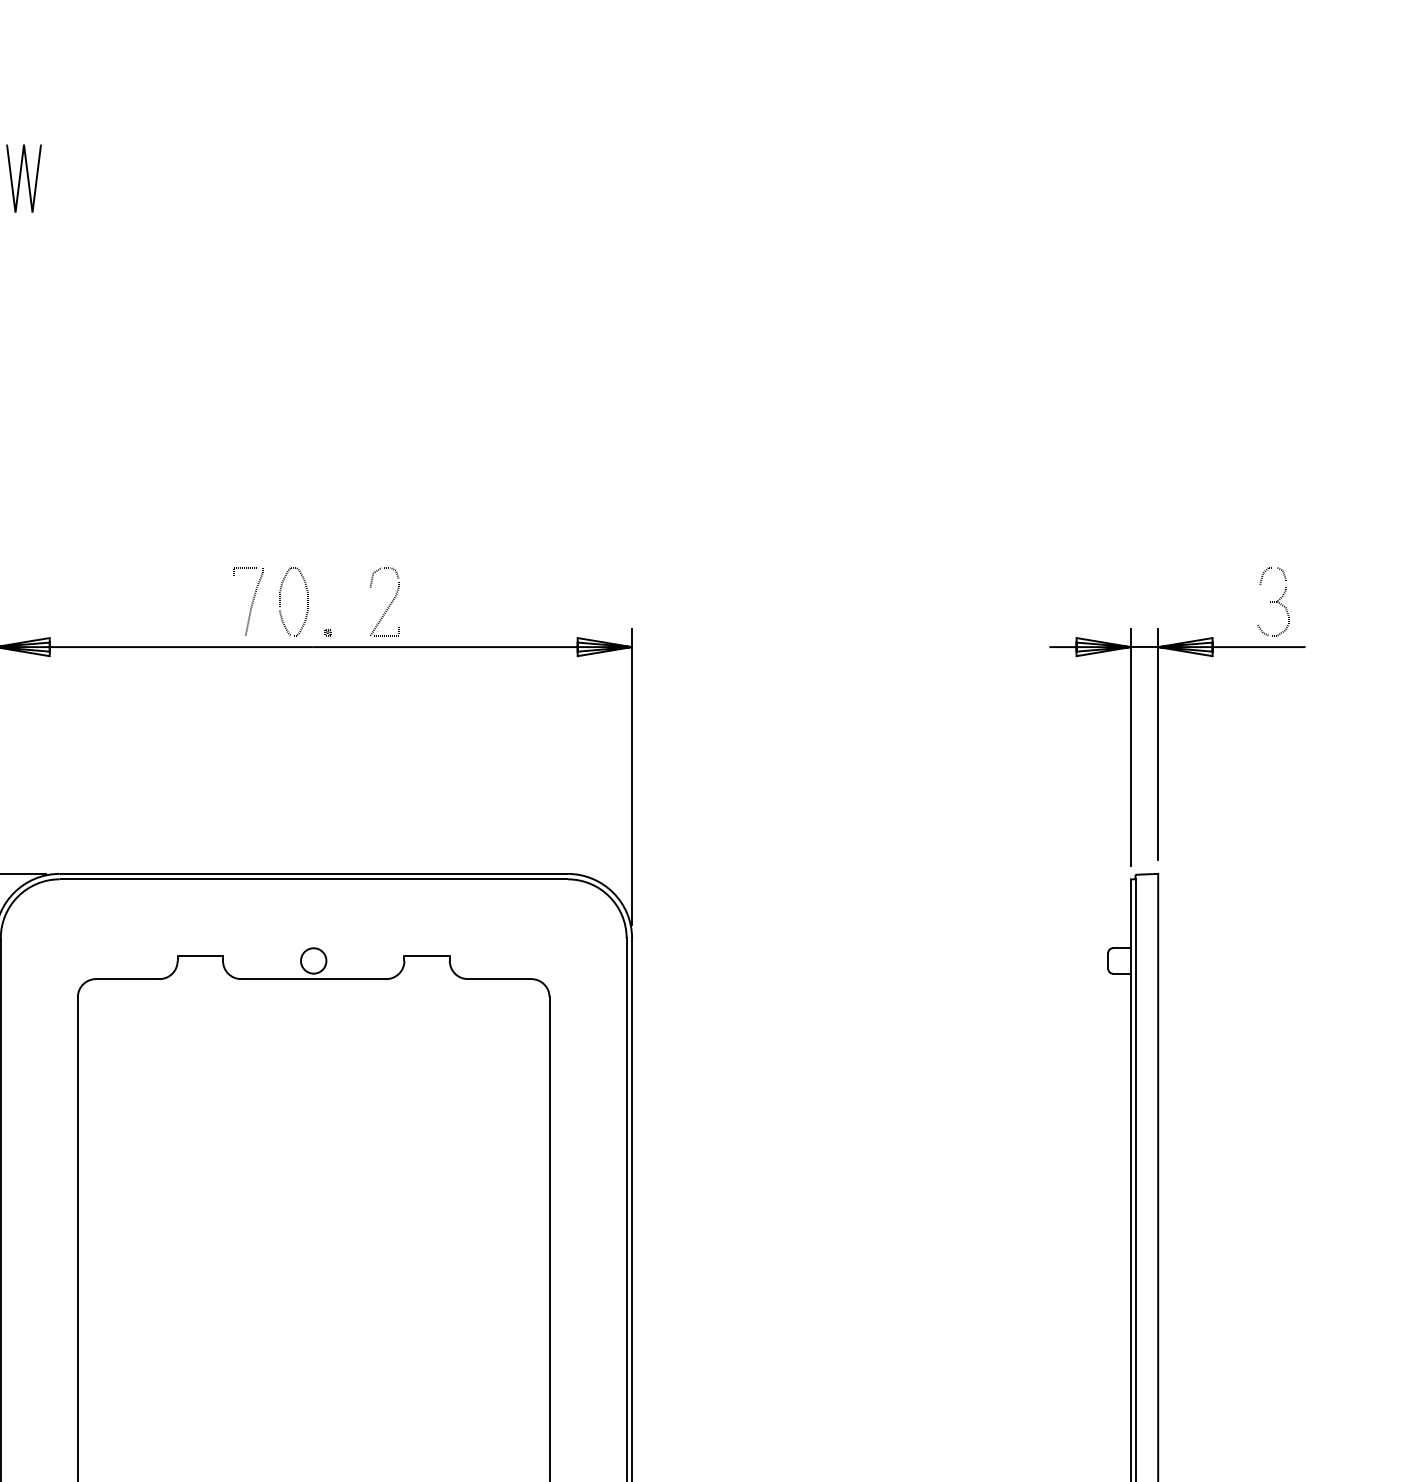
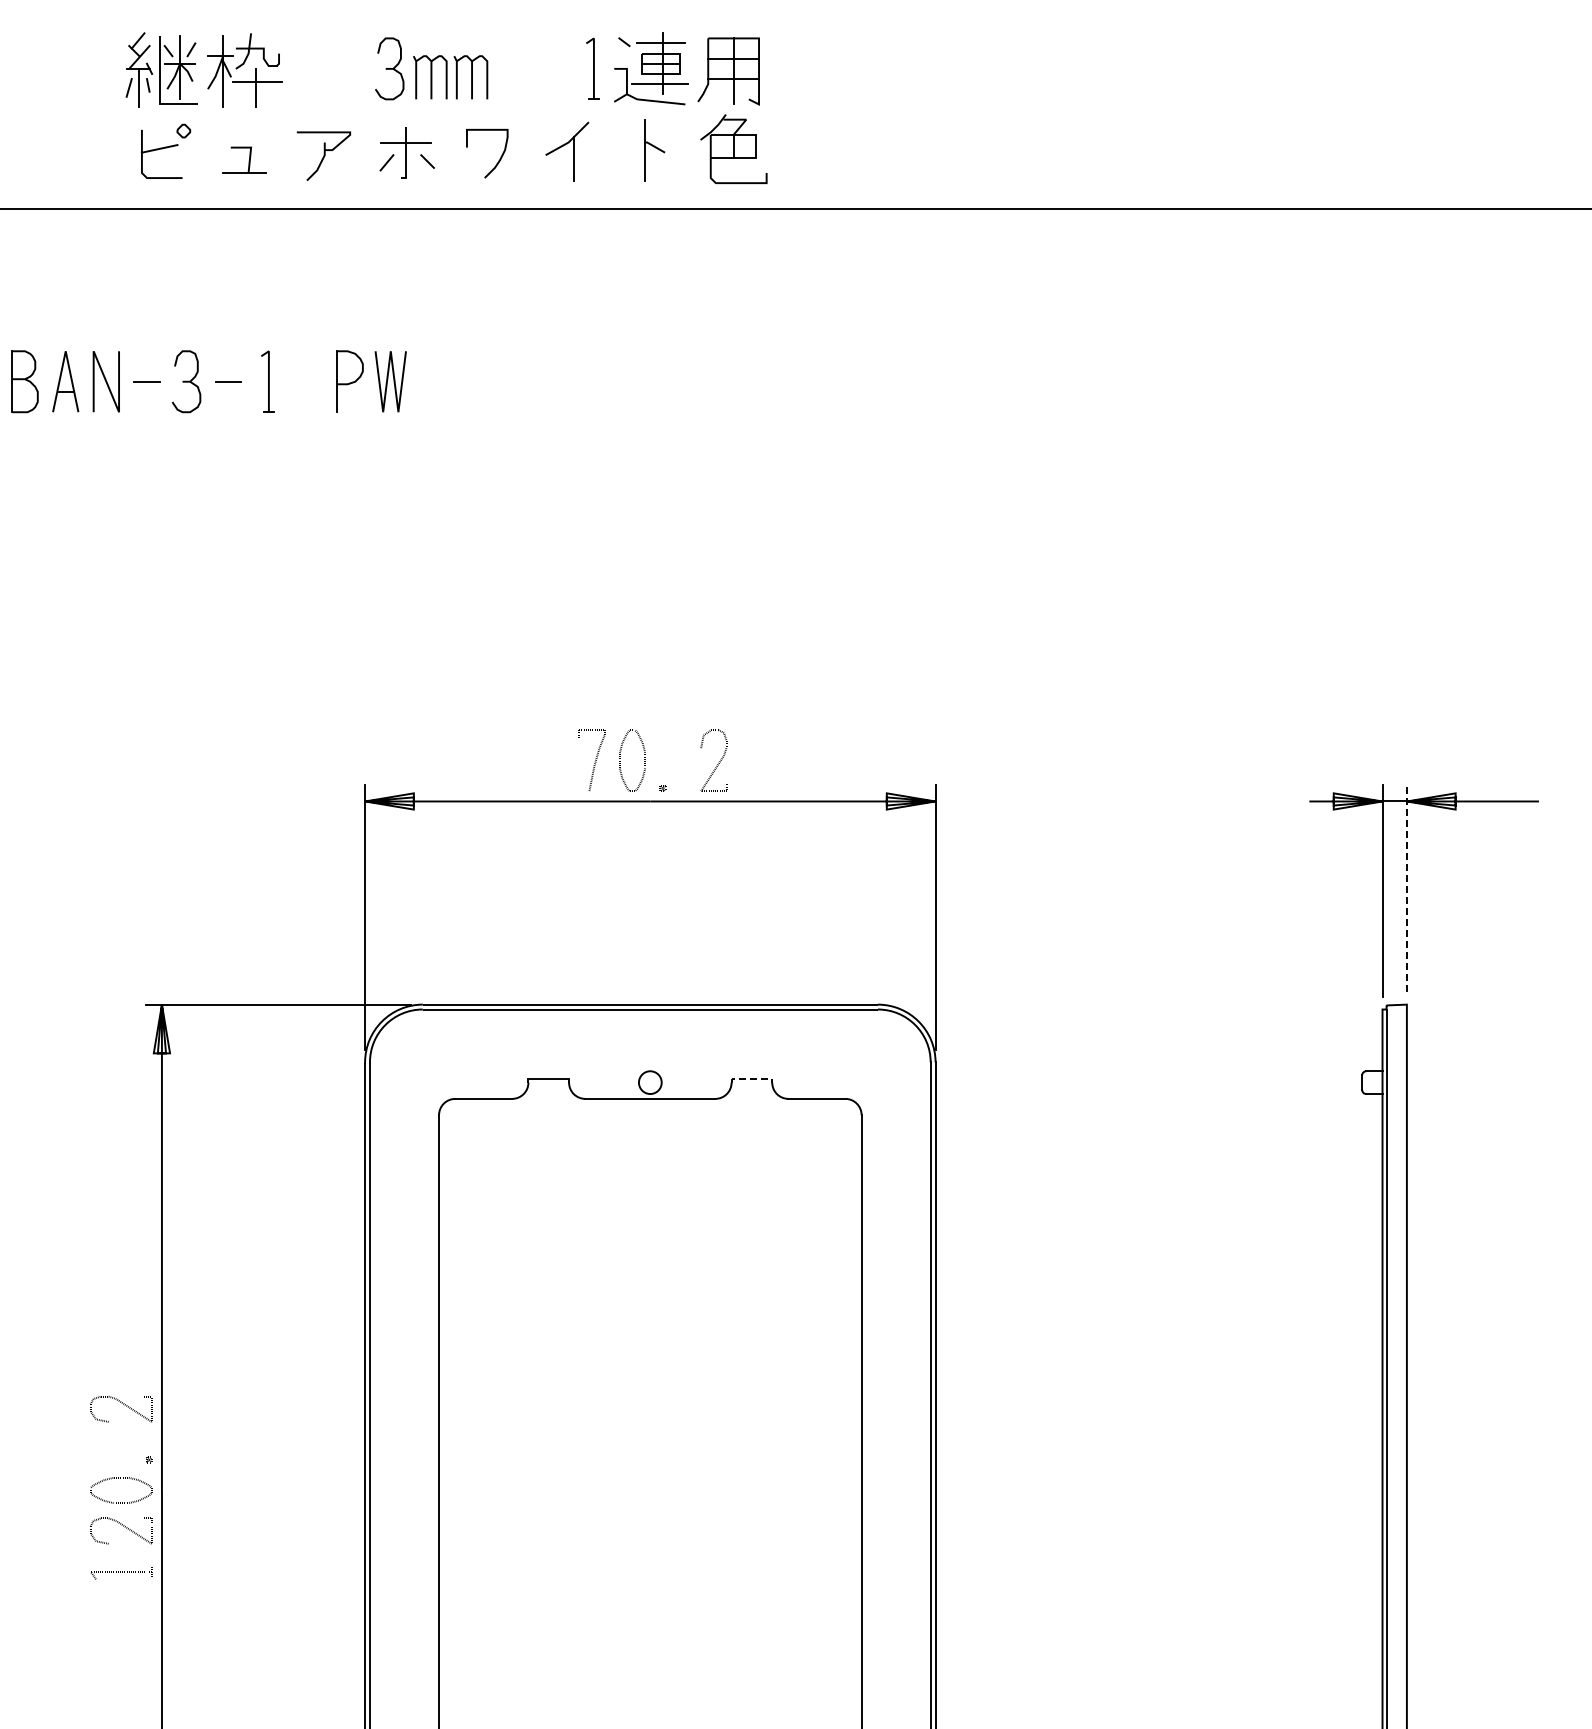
part: (1272, 601) -> (1509, 760), removed
line: (1157, 744) -> (1406, 888), solid -> dashed
line: (427, 956) -> (752, 1078), solid -> dashed

